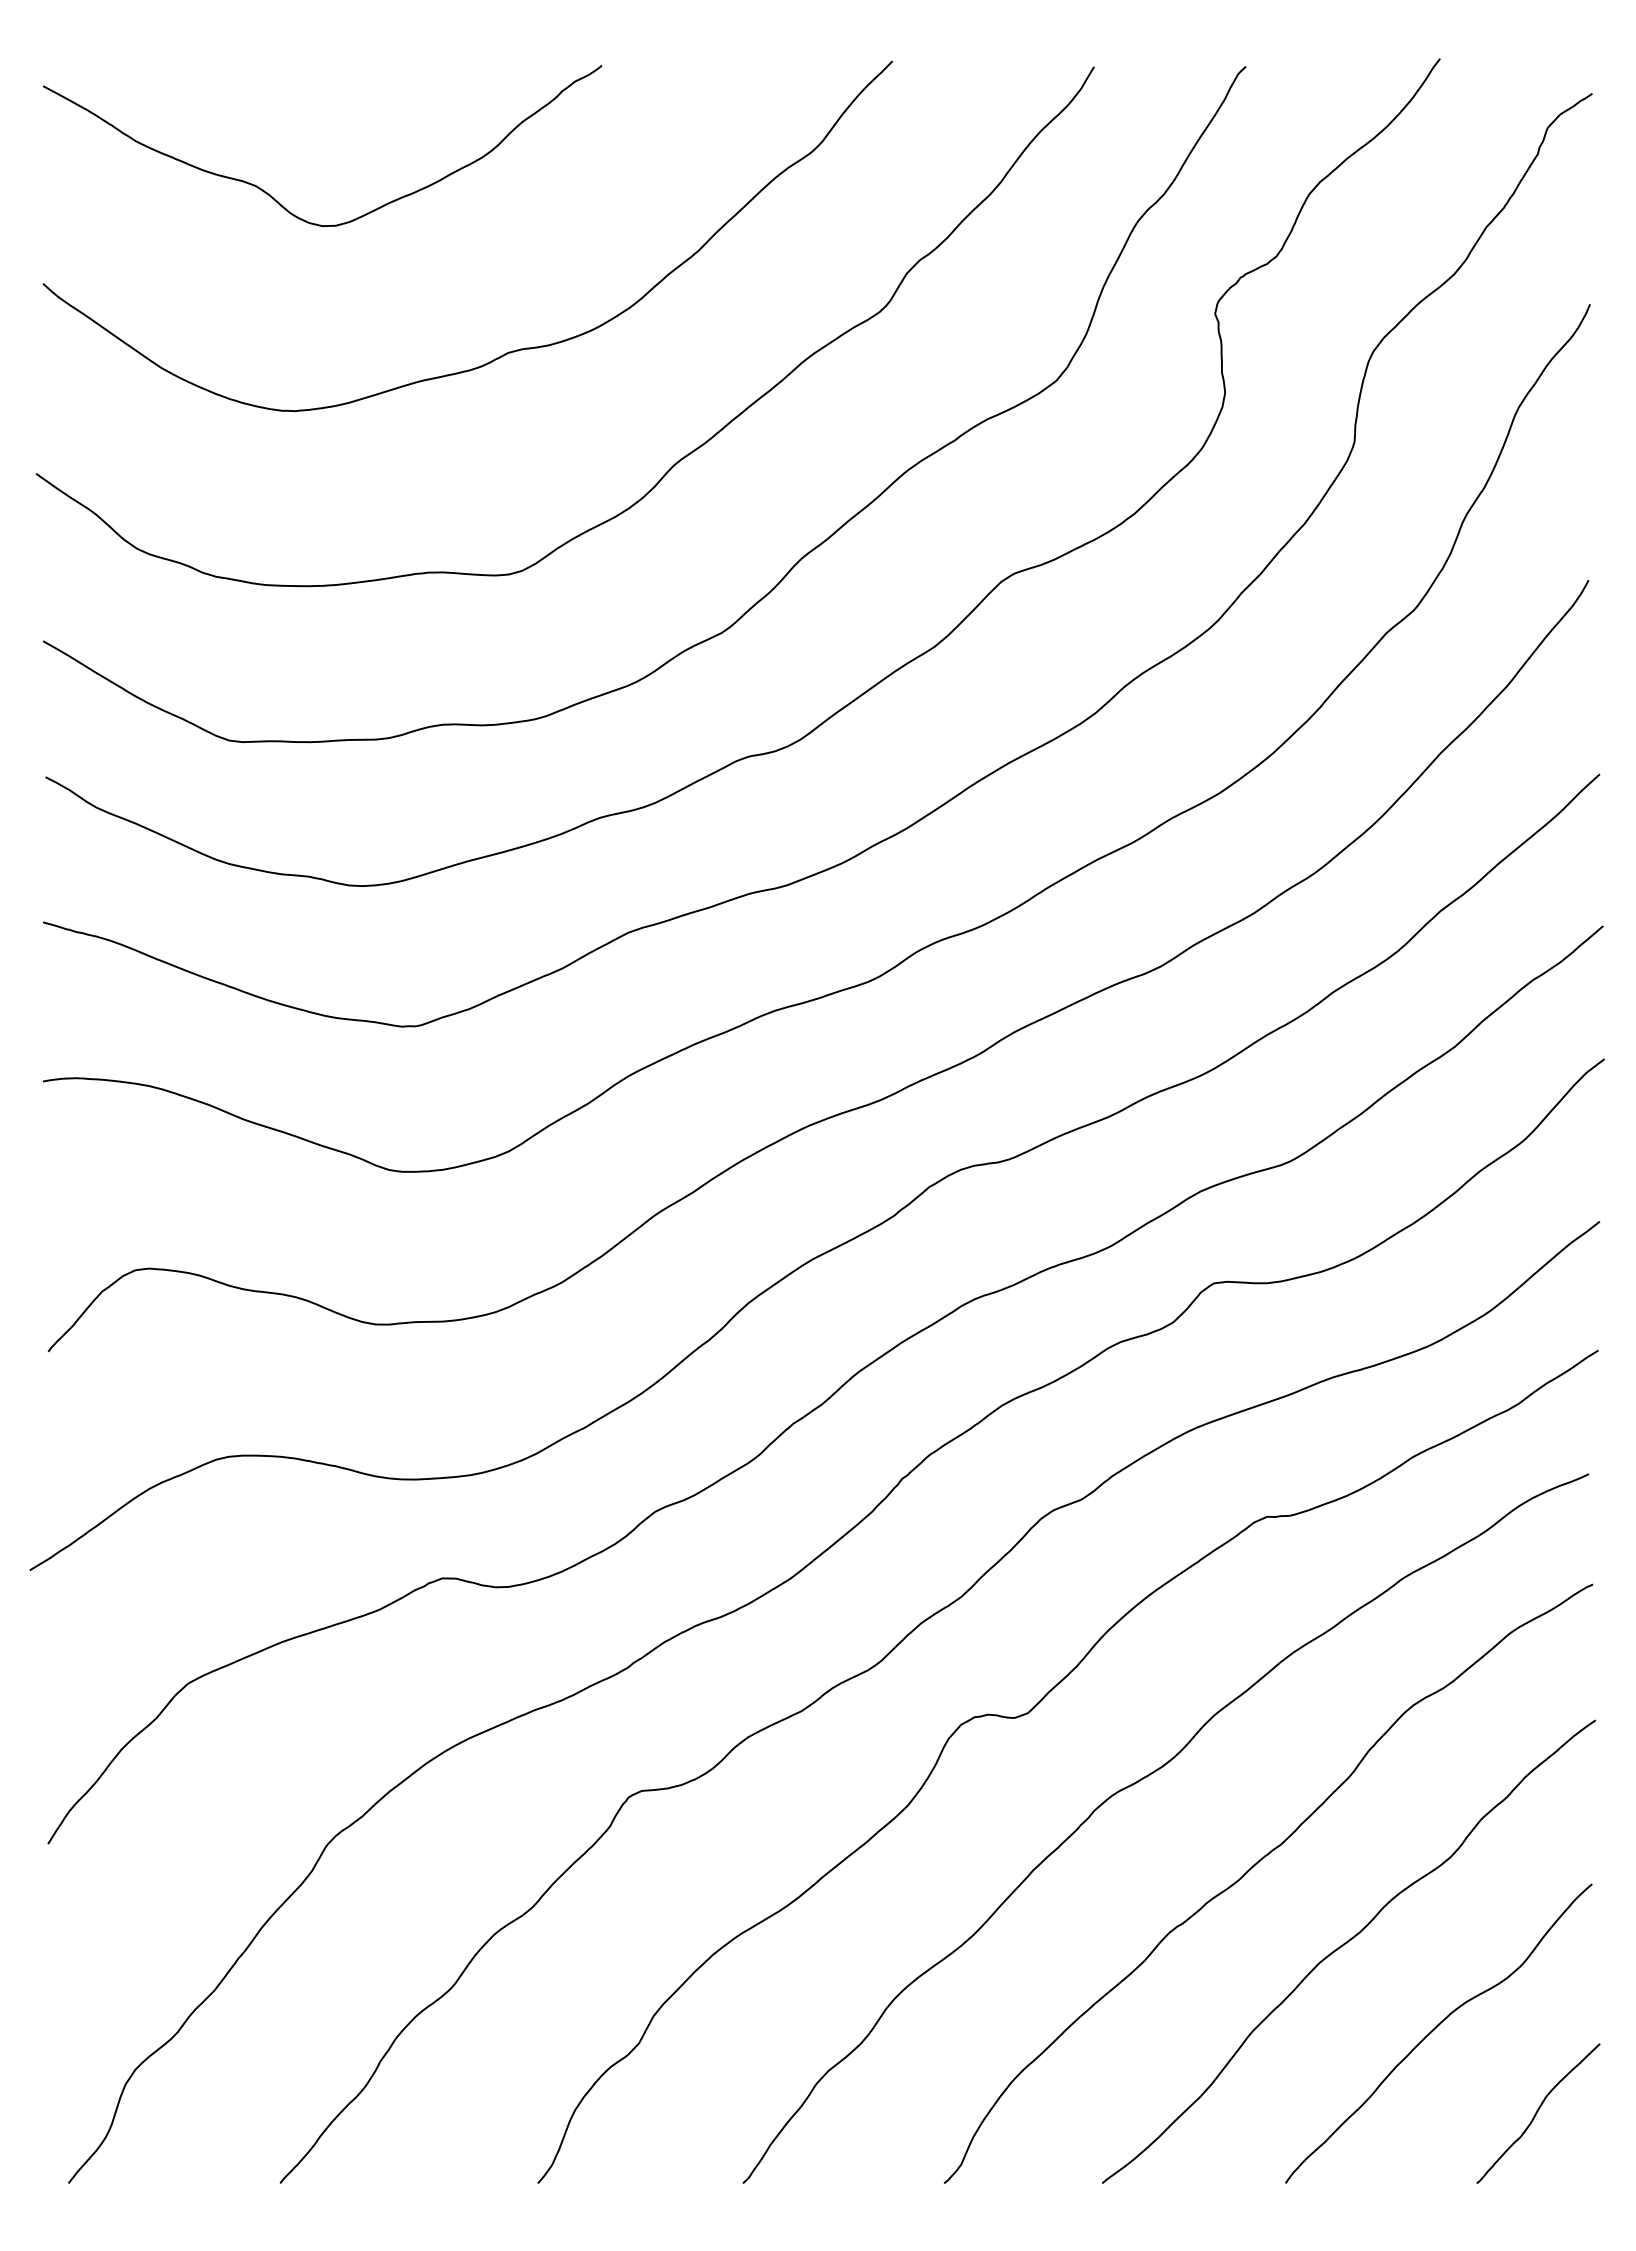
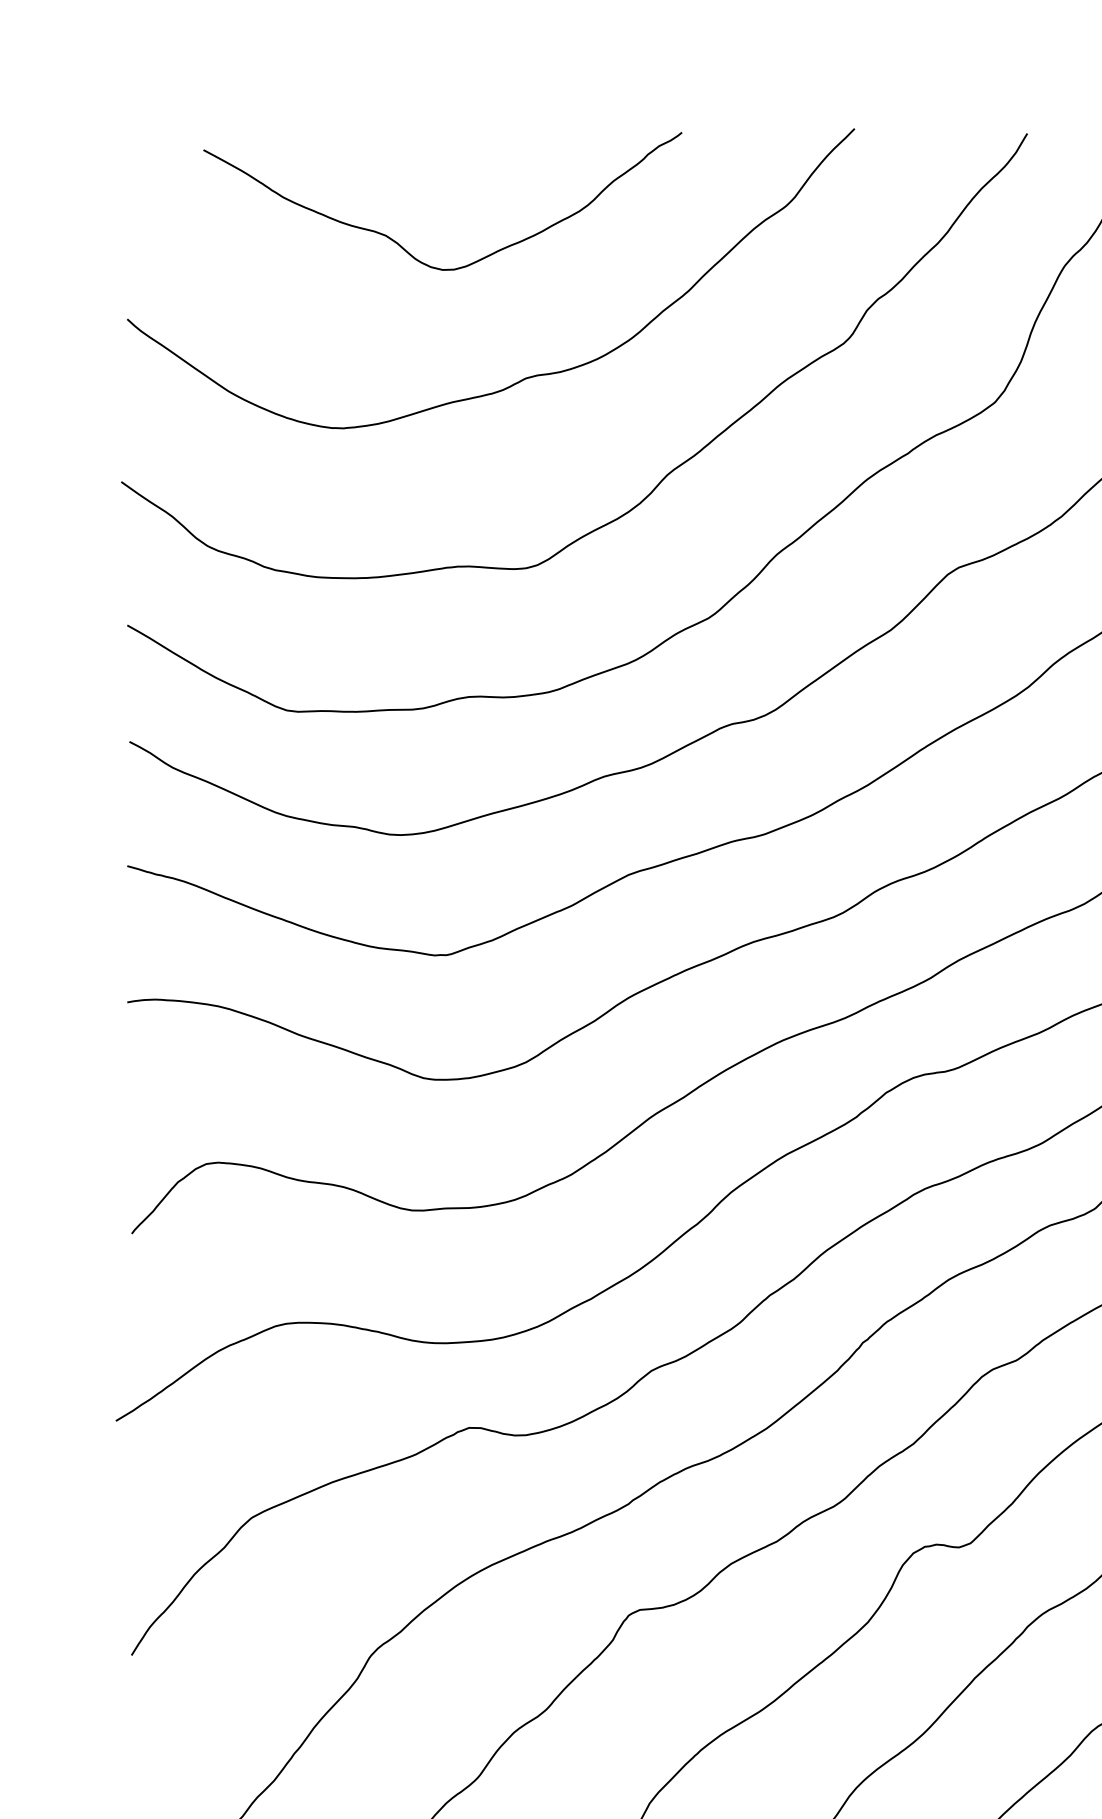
curve: (277, 200) -> (404, 248), moved

